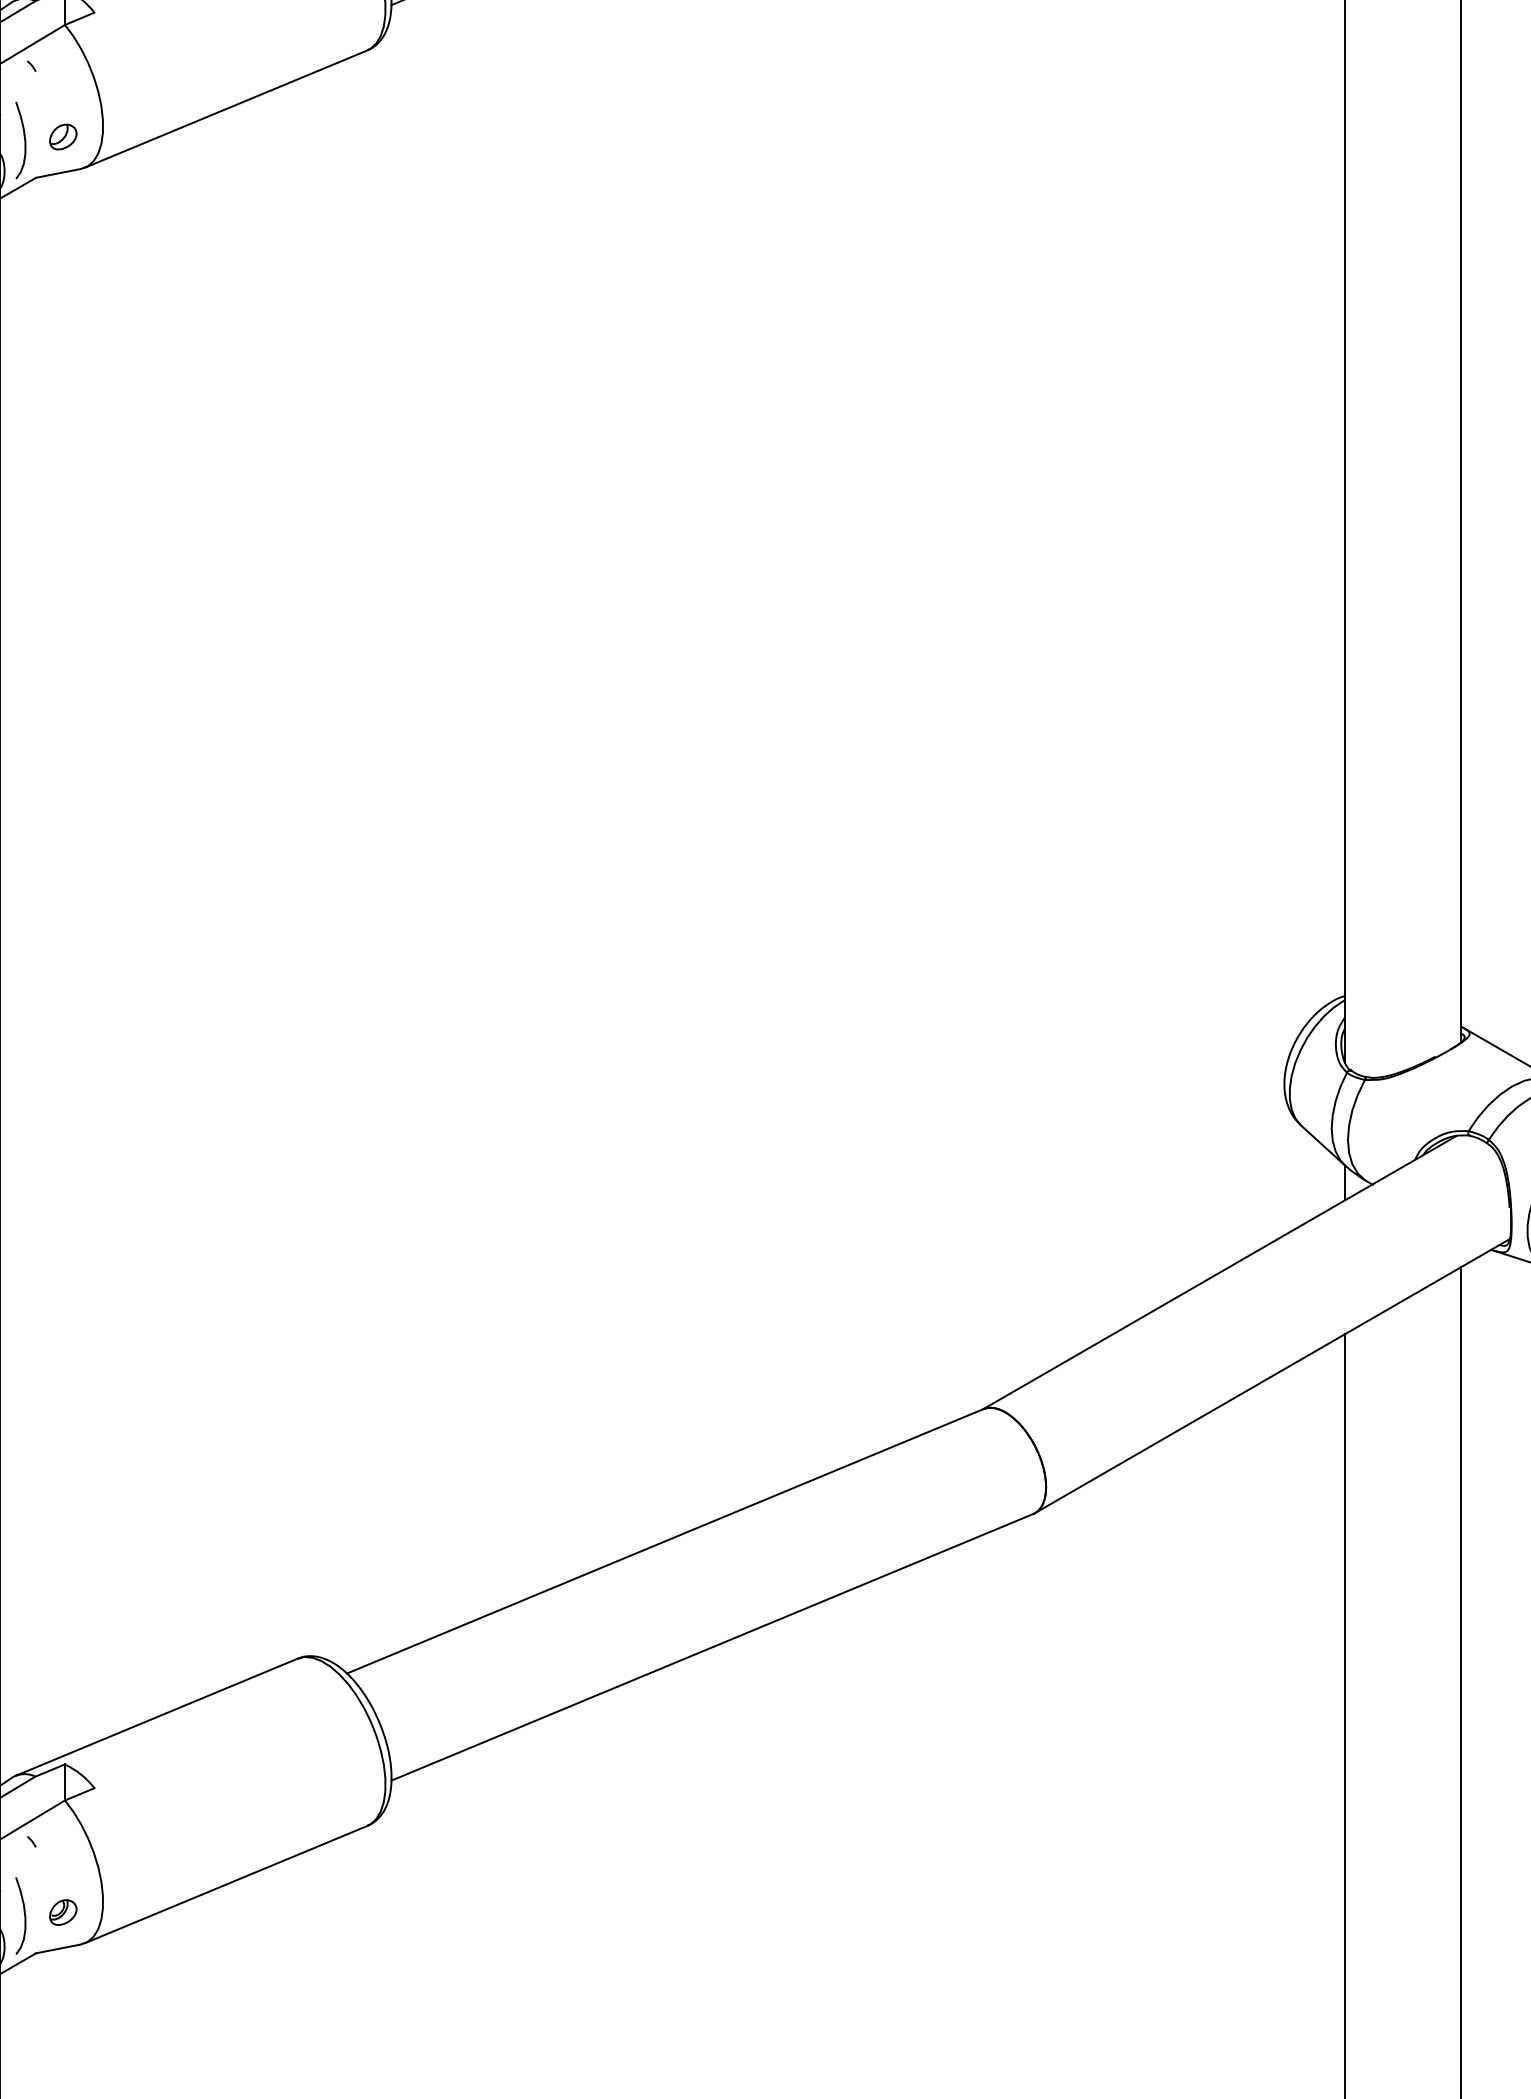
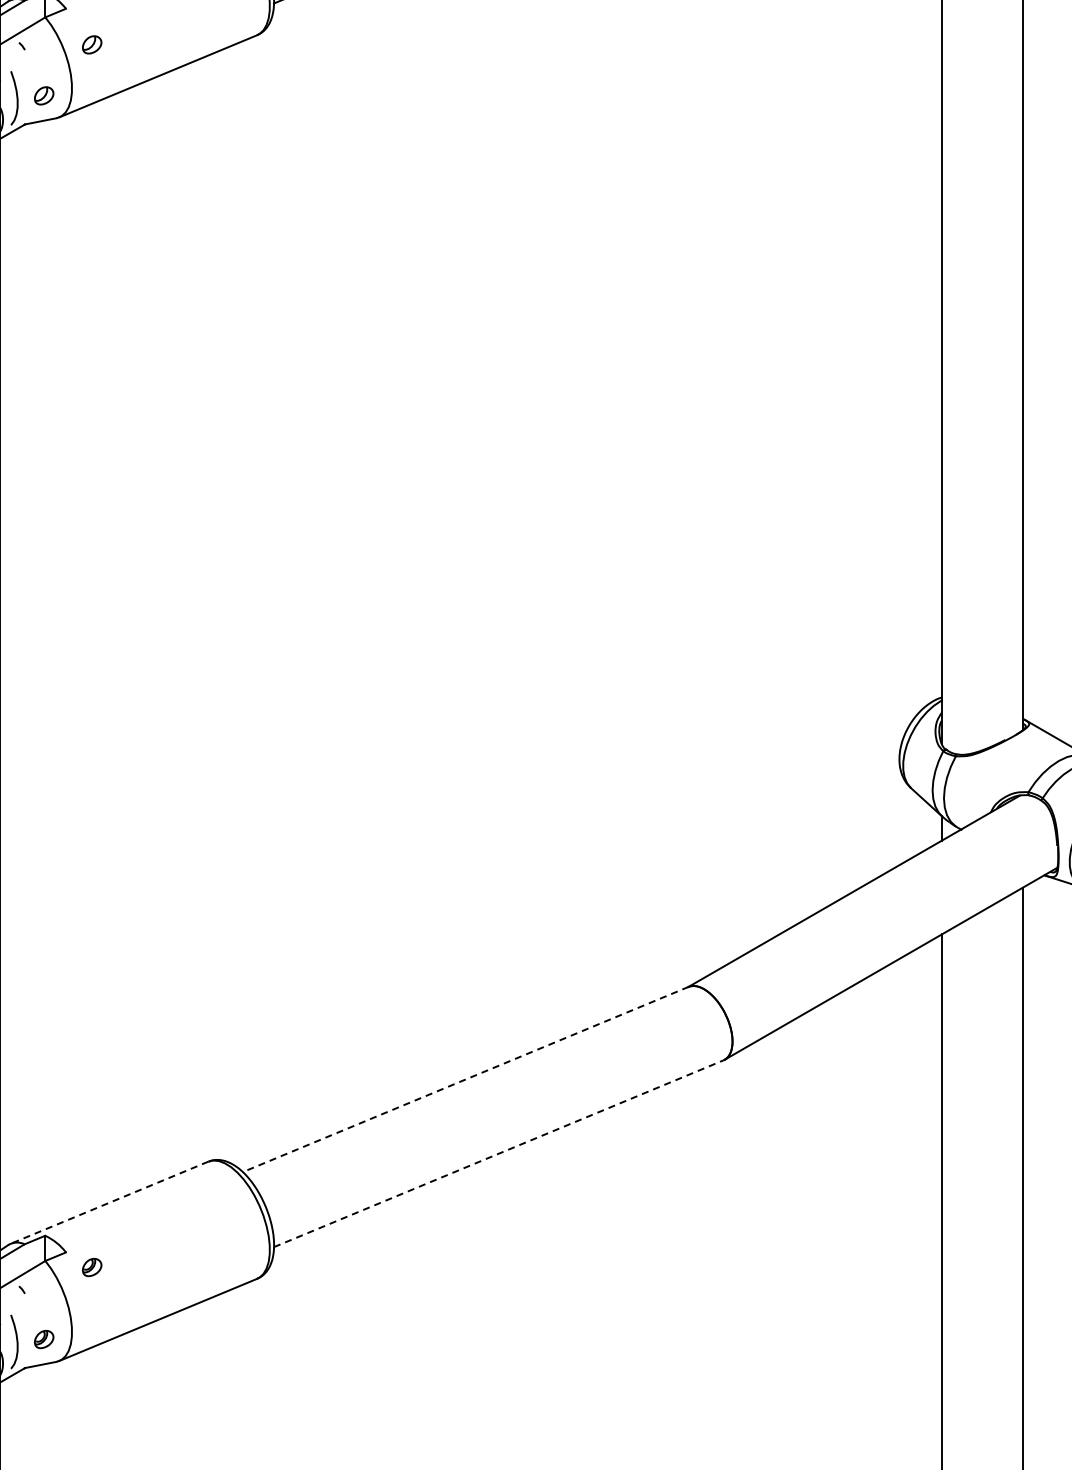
part: (132, 63) -> (92, 44), added
line: (664, 1541) -> (465, 1079), solid -> dashed
line: (713, 1646) -> (499, 1153), solid -> dashed
line: (156, 1716) -> (109, 1202), solid -> dashed
part: (132, 1809) -> (92, 1267), added

